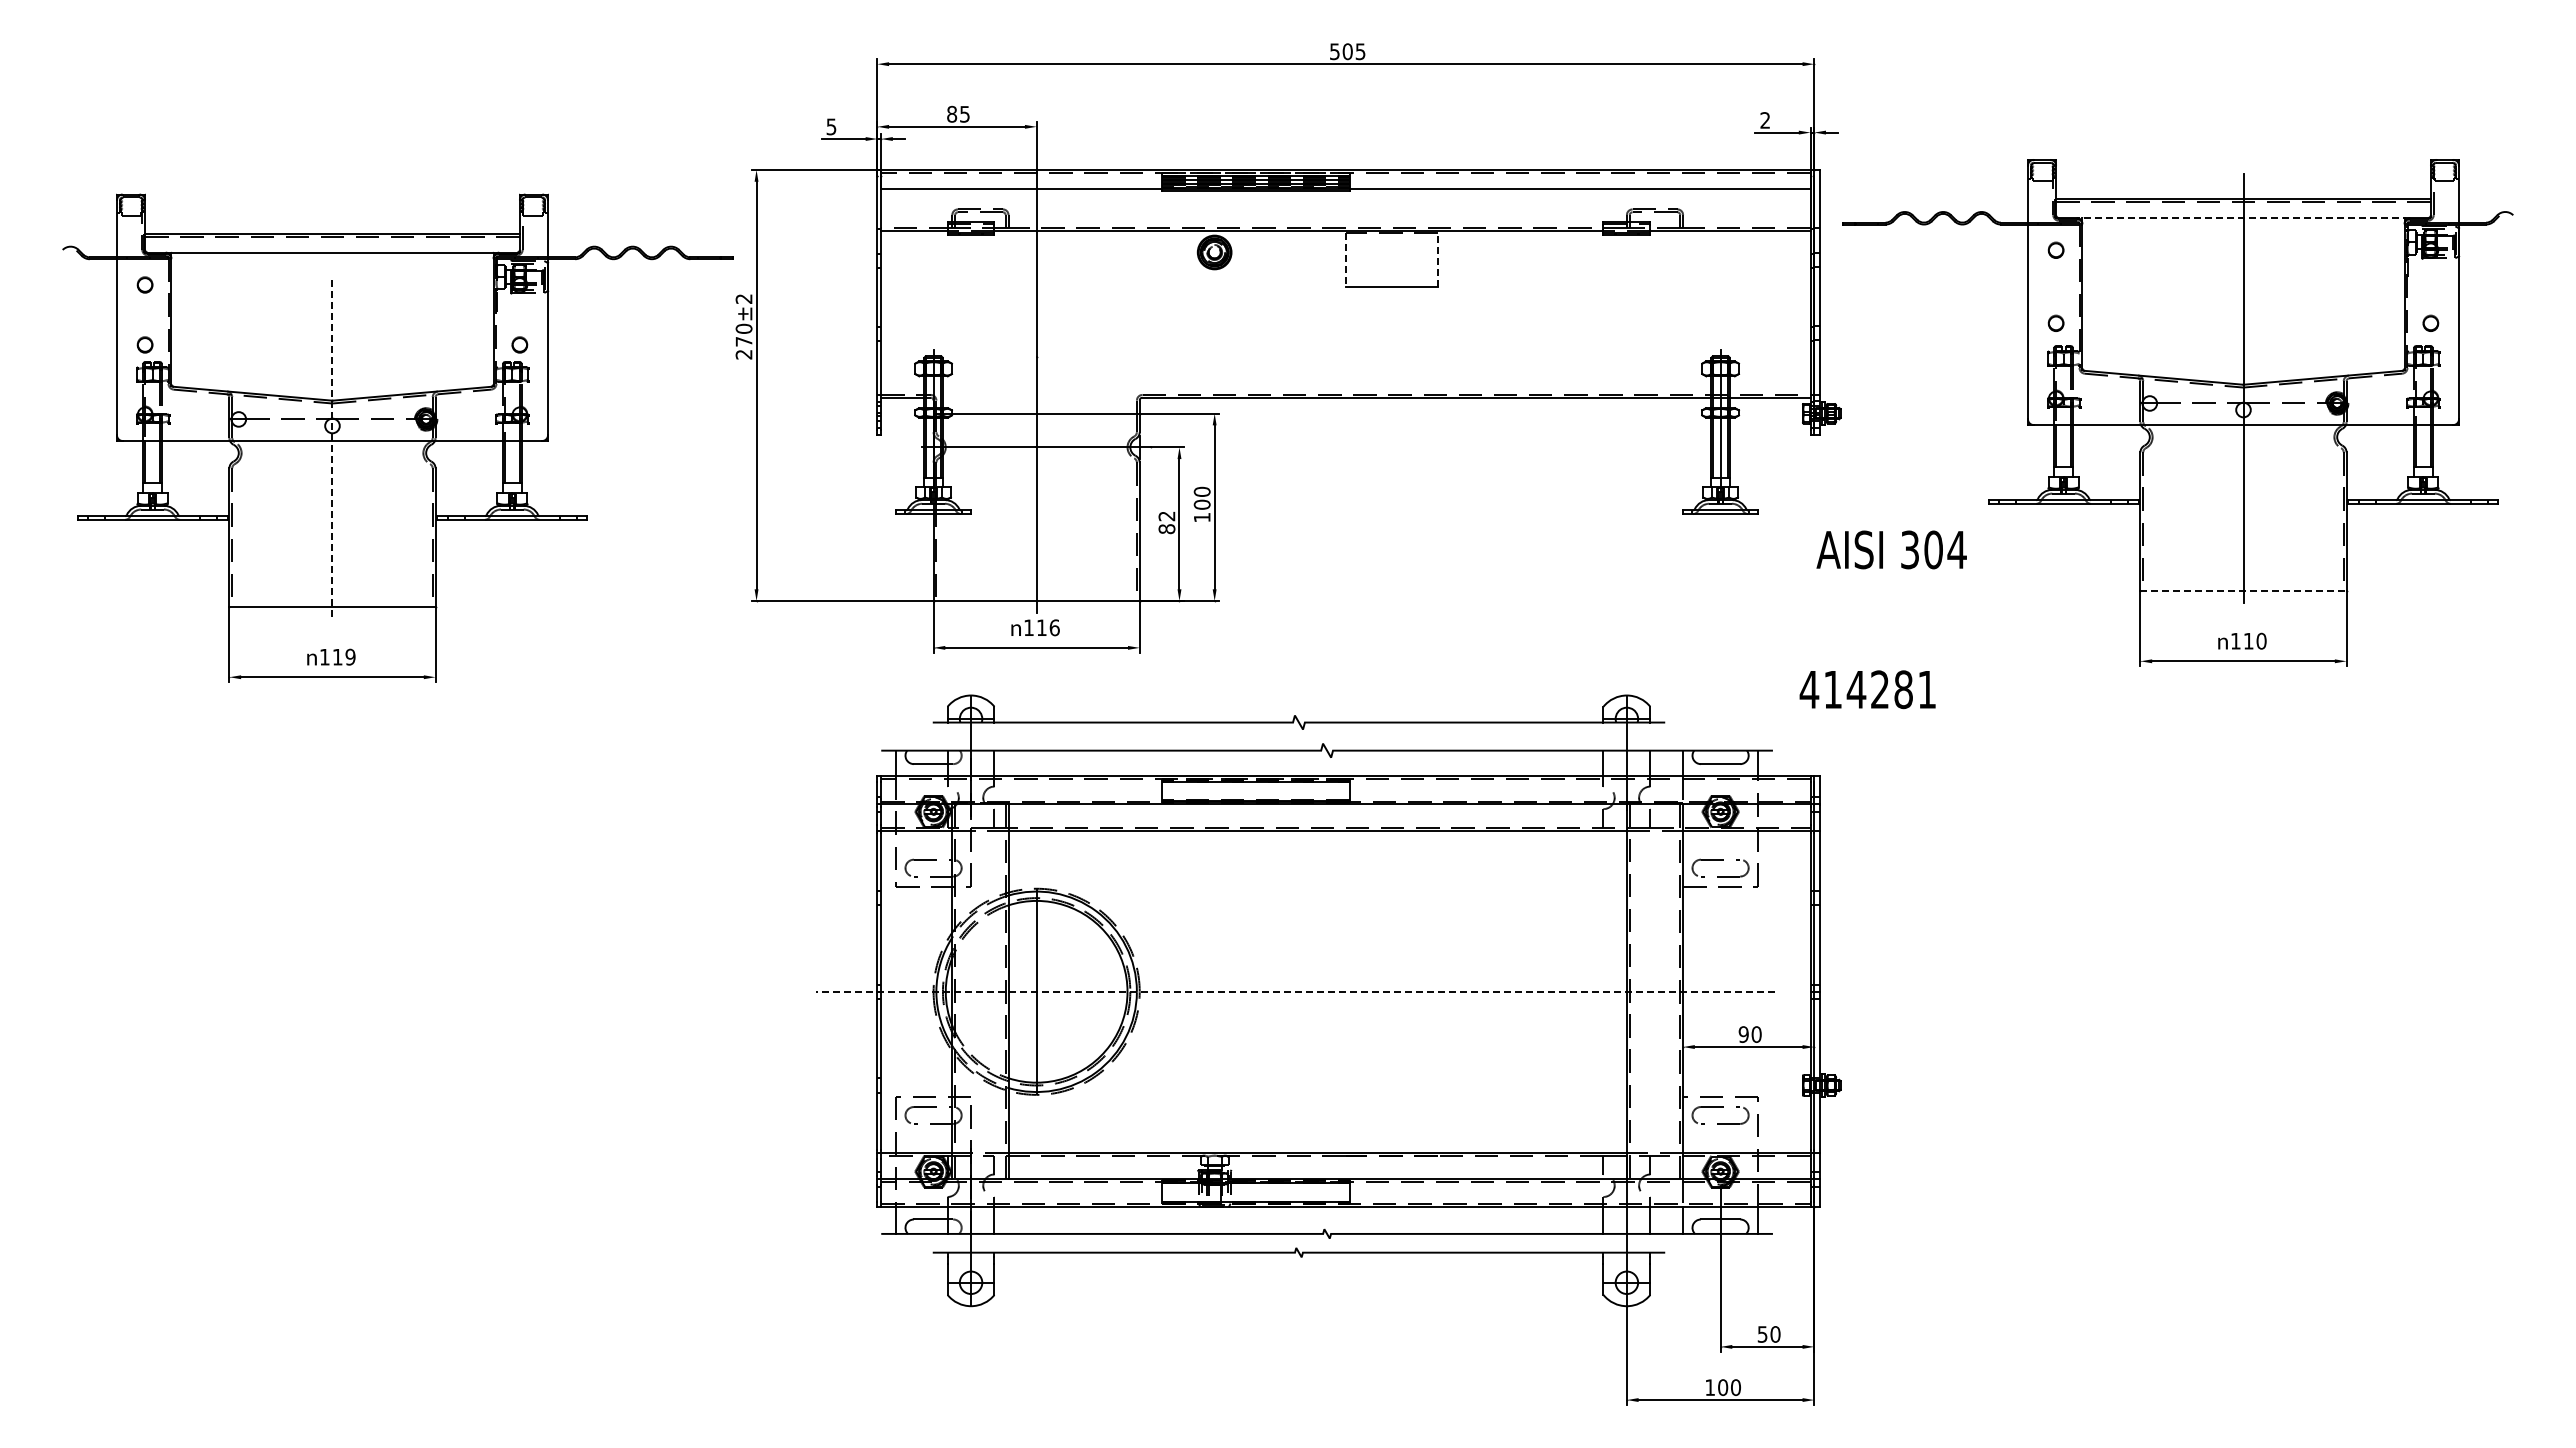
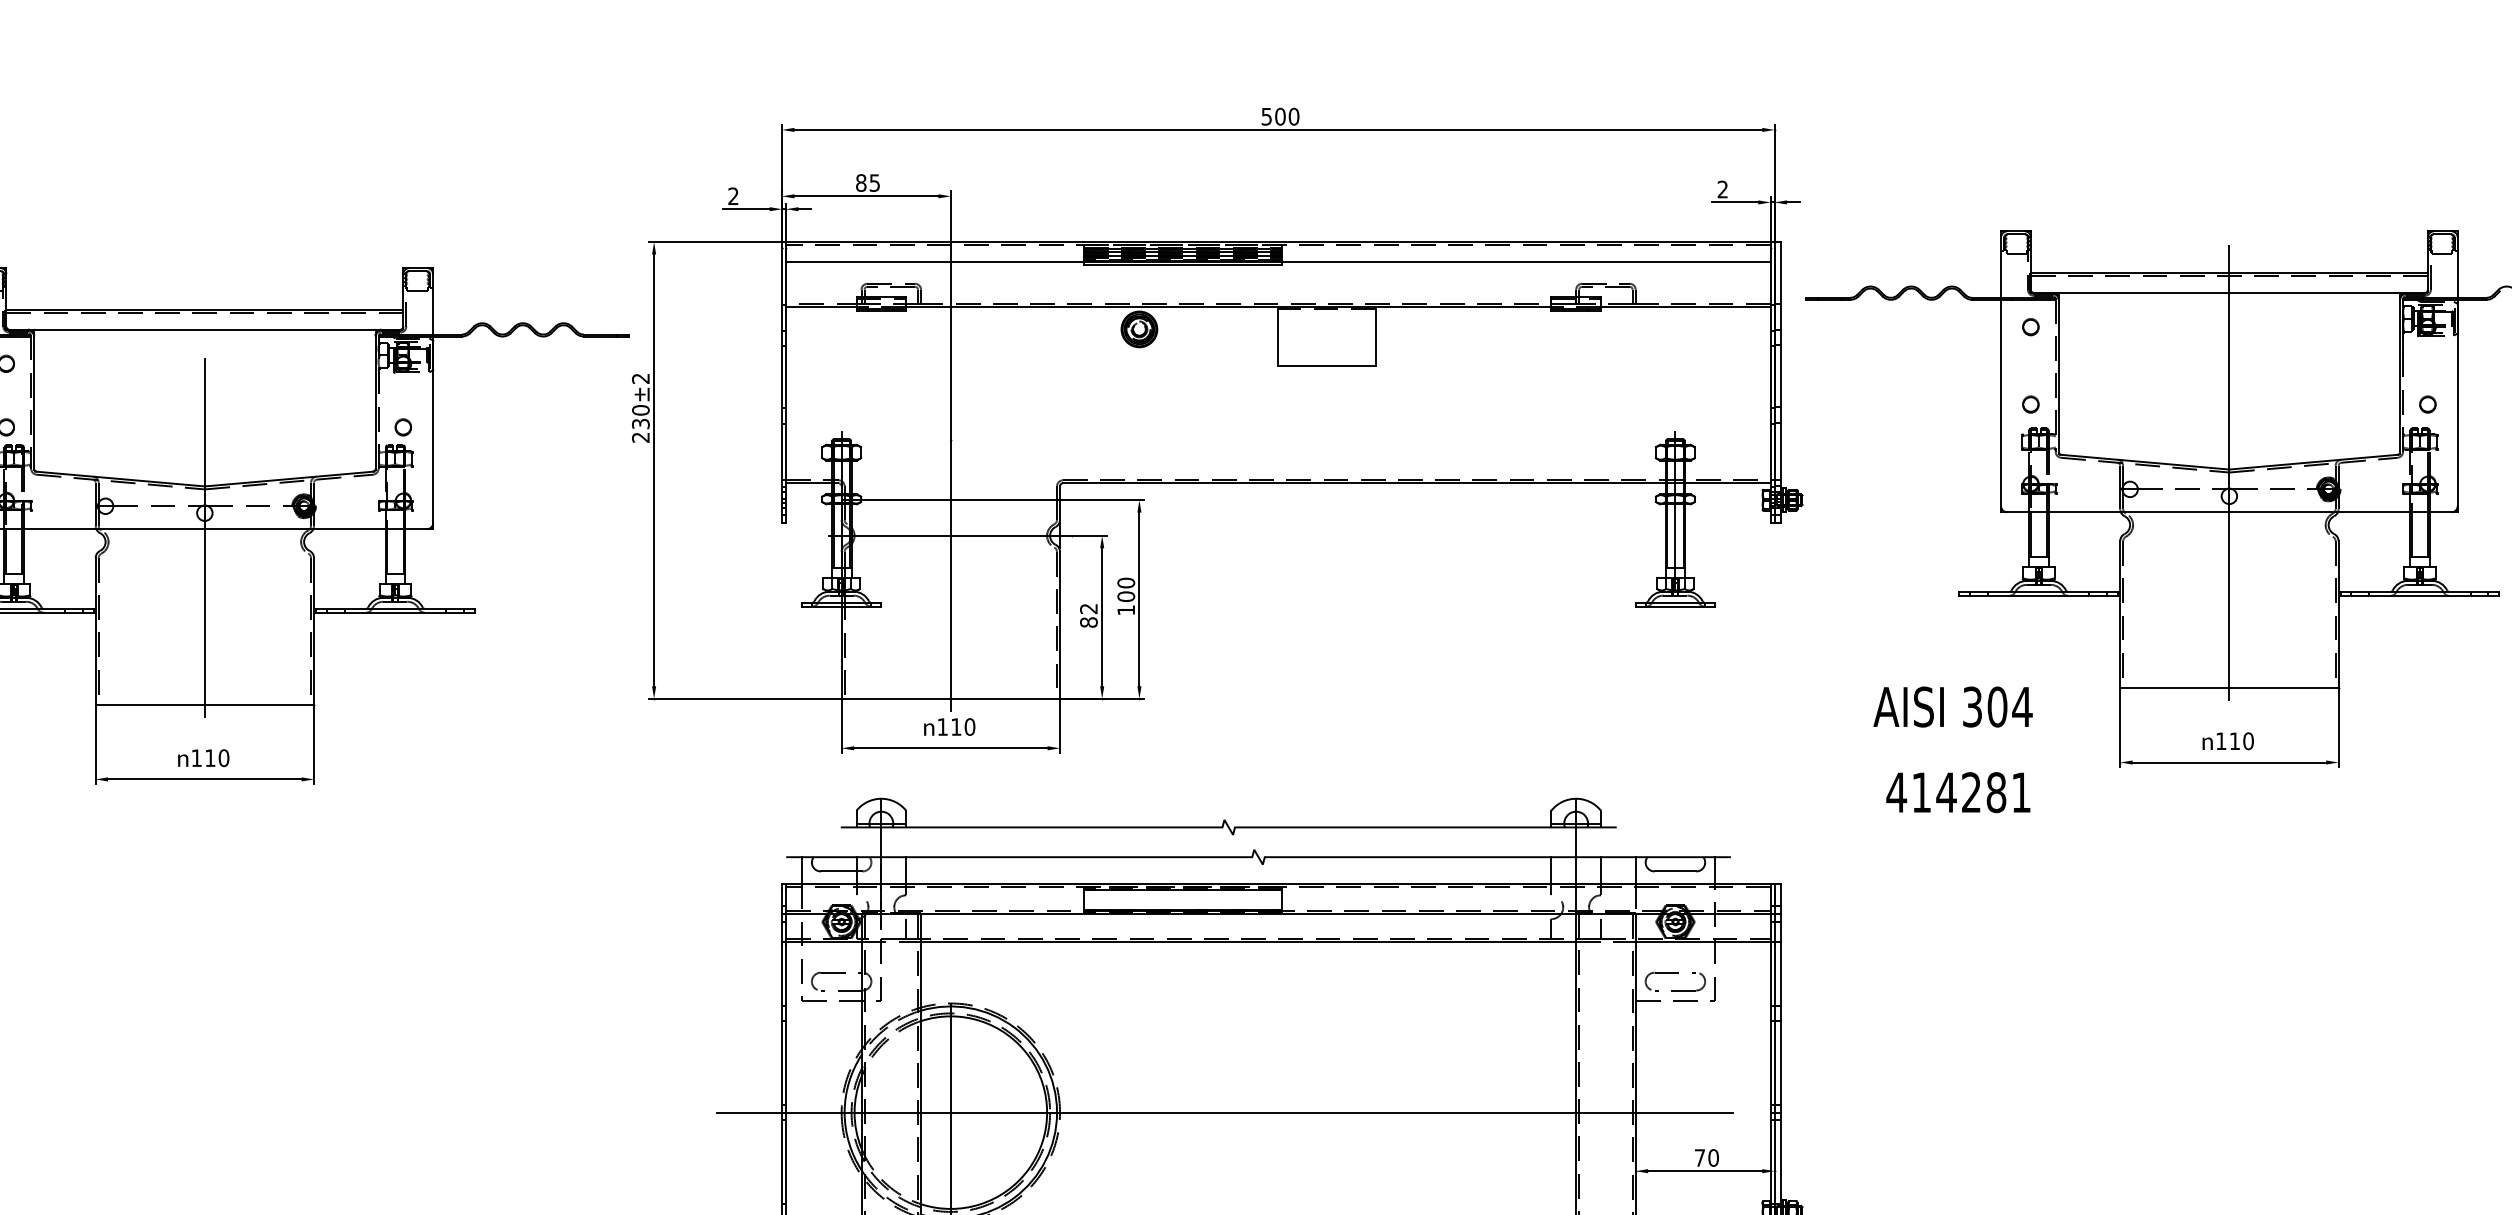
text: (1360, 51) -> (1293, 116), 505 -> 500
text: (831, 126) -> (733, 195), 5 -> 2
line: (2243, 217) -> (2229, 292), dashed -> solid
line: (1437, 259) -> (1375, 336), dashed -> solid
line: (1345, 260) -> (1278, 337), dashed -> solid
text: (743, 341) -> (640, 423), 270 -> 230
line: (332, 449) -> (204, 538), dashed -> solid
text: (1891, 549) -> (1952, 706), moved
line: (2244, 590) -> (2230, 687), dashed -> solid
text: (1054, 627) -> (969, 726), 116 -> 110
text: (350, 657) -> (223, 758), 119 -> 110
text: (1867, 689) -> (1958, 792), moved
line: (1294, 991) -> (1224, 1112), dashed -> solid
text: (1743, 1034) -> (1699, 1157), 90 -> 70

